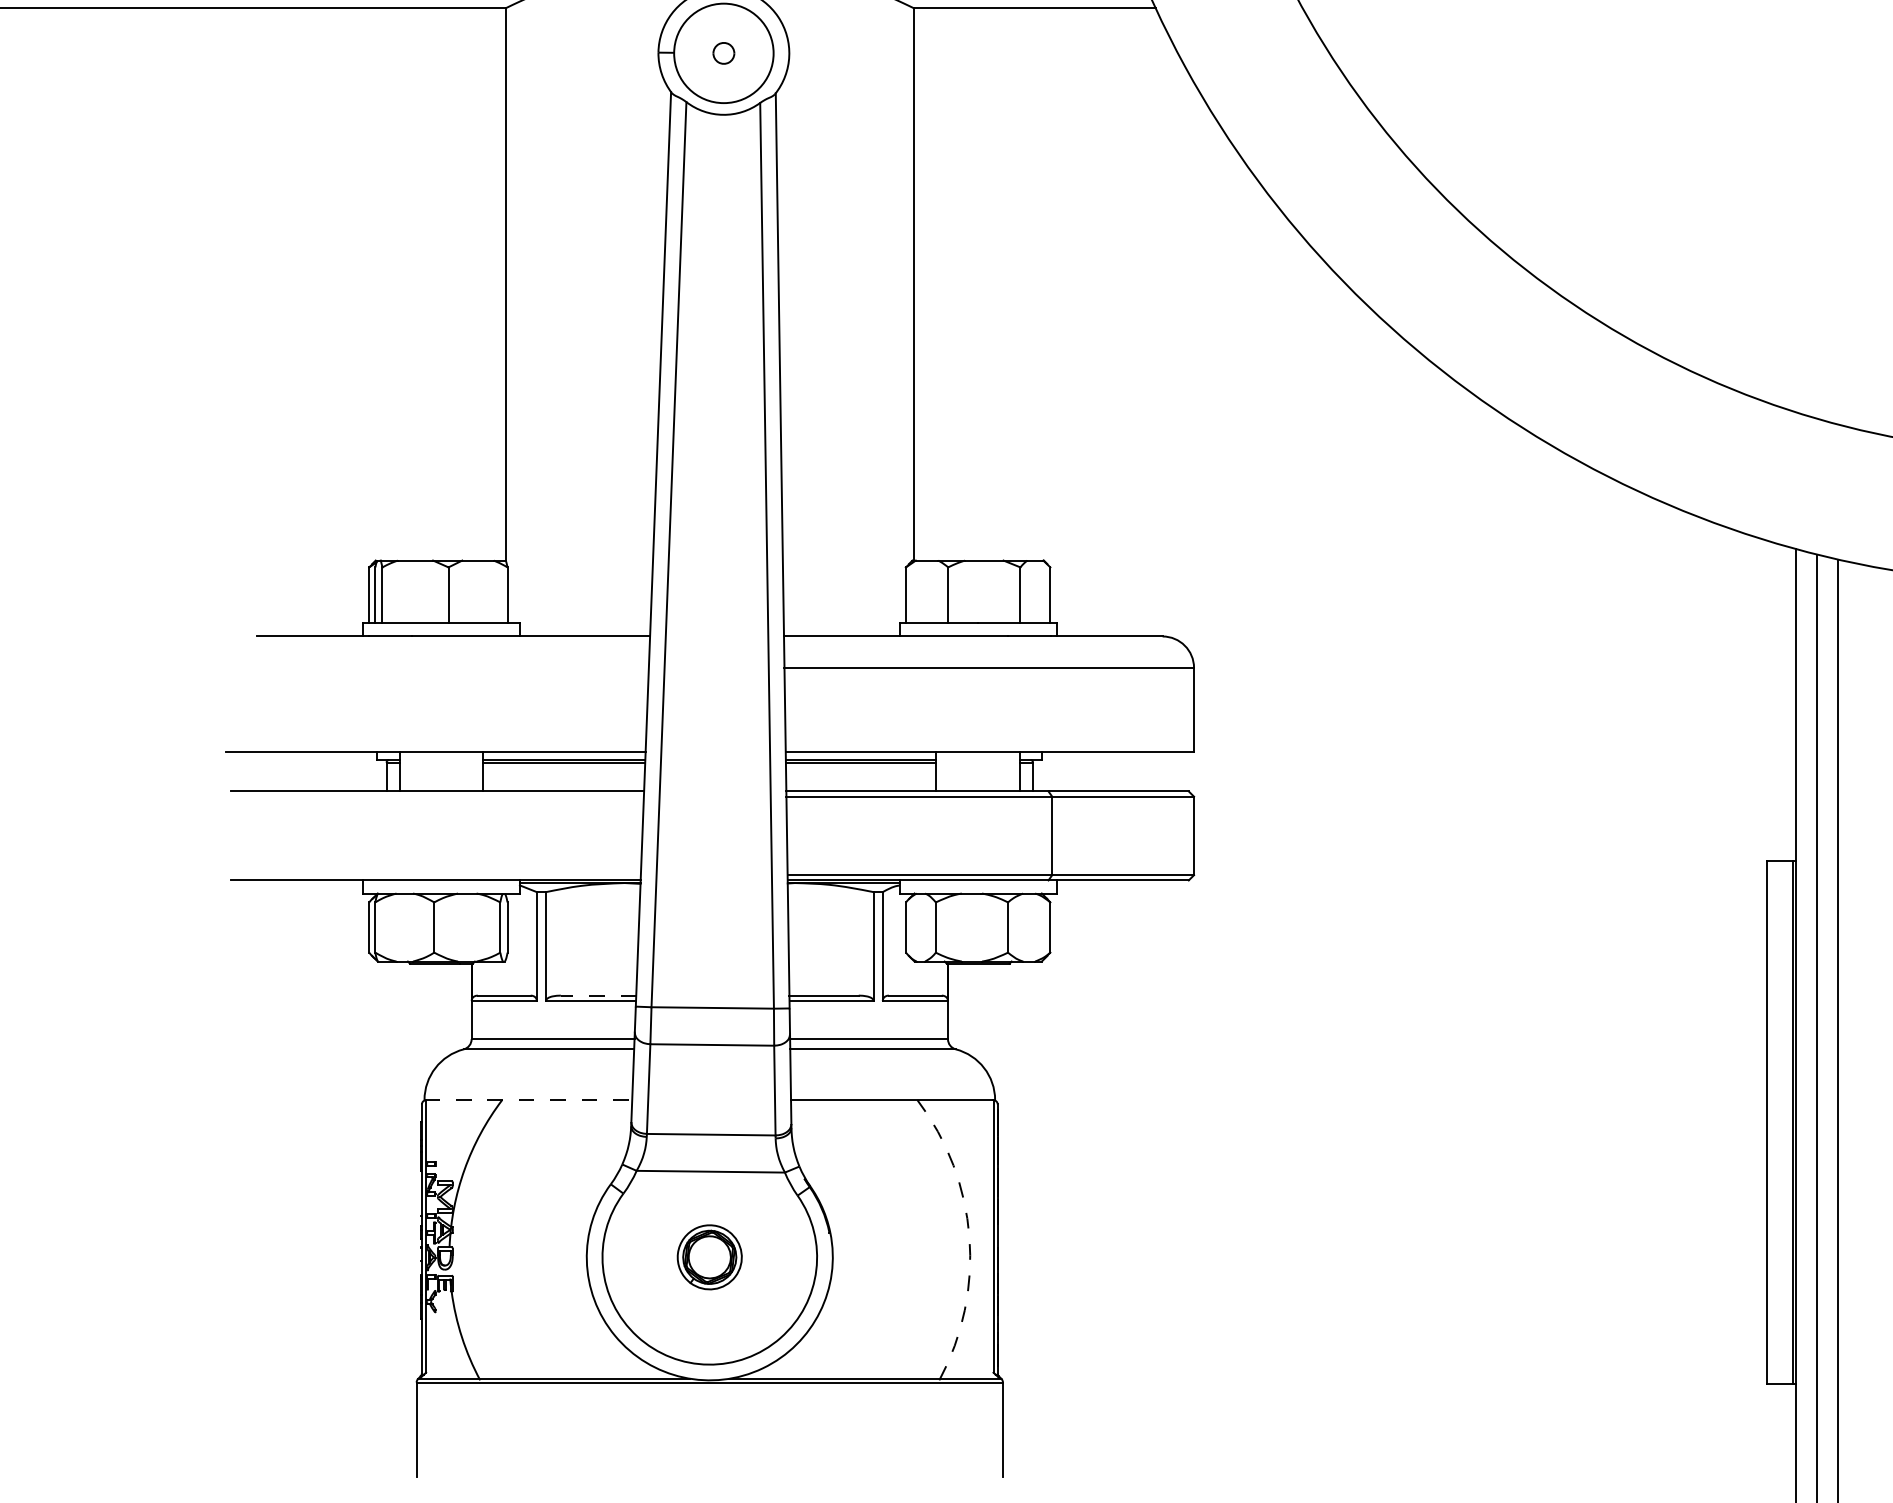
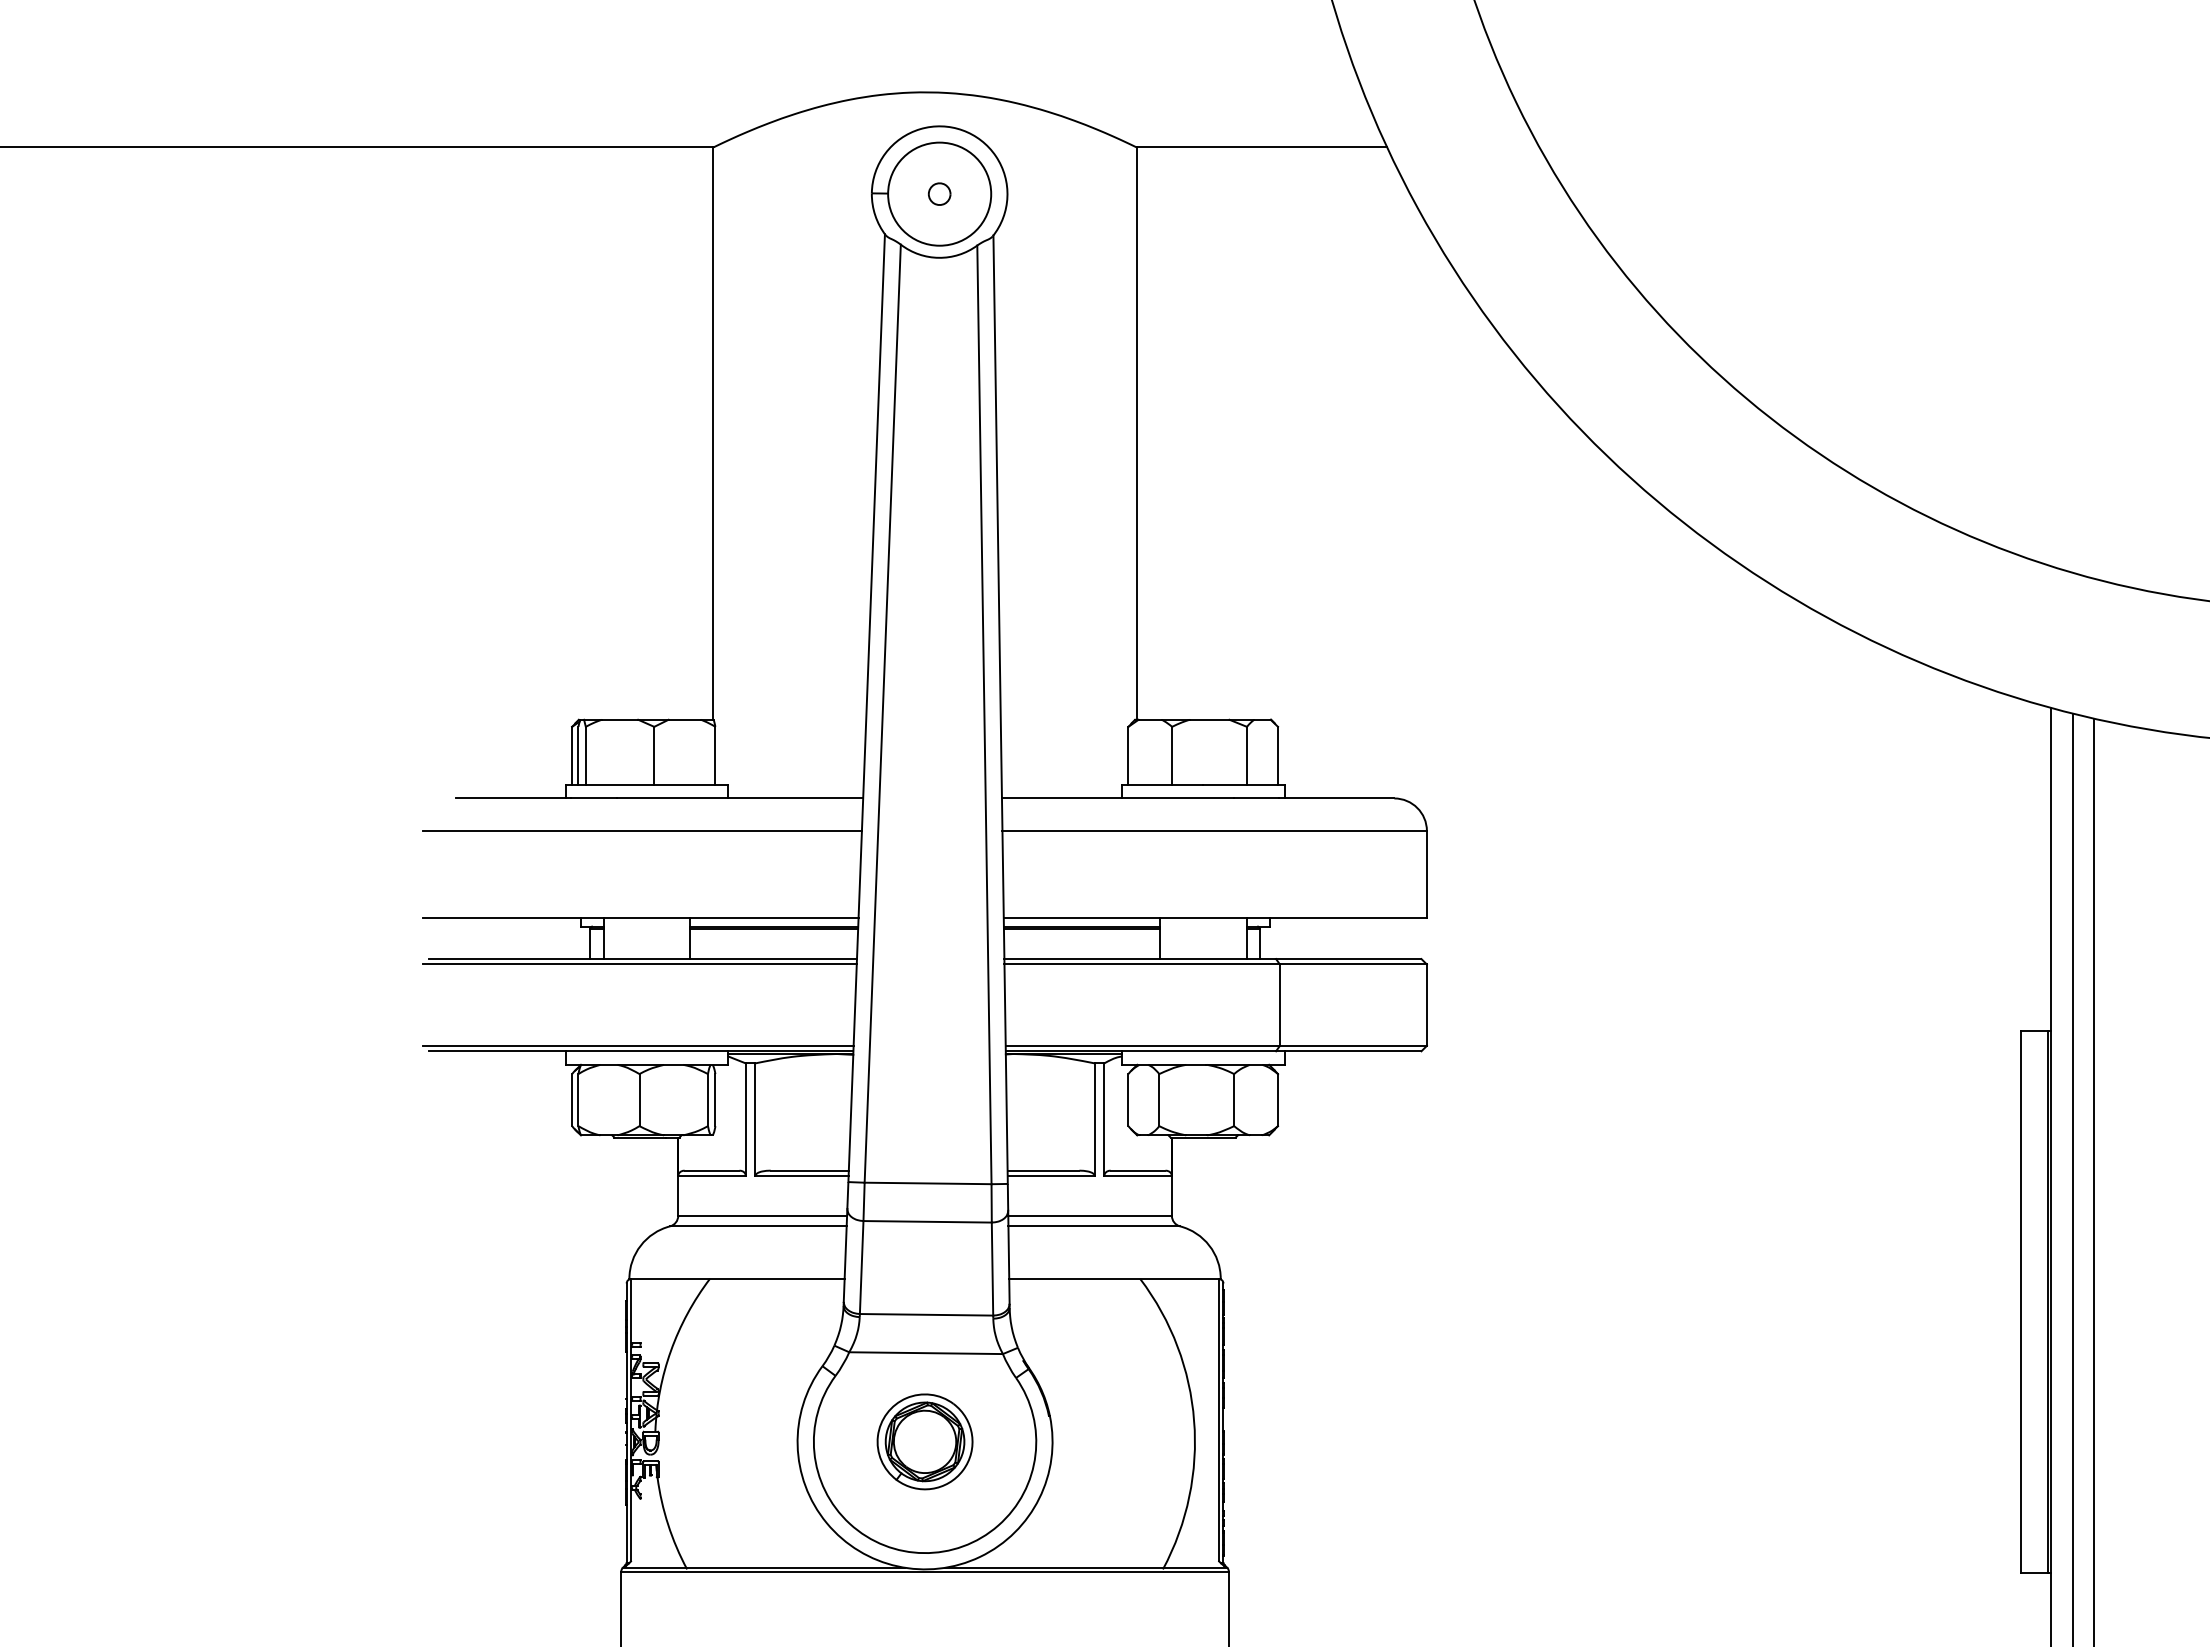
line: (437, 668) -> (642, 831), added
line: (434, 796) -> (639, 964), added
line: (433, 874) -> (638, 1045), added
line: (598, 995) -> (809, 1170), dashed -> solid
line: (528, 1099) -> (737, 1278), dashed -> solid
arc: (969, 1236) -> (1194, 1420), dashed -> solid
part: (709, 1256) -> (924, 1441), size x1.43

